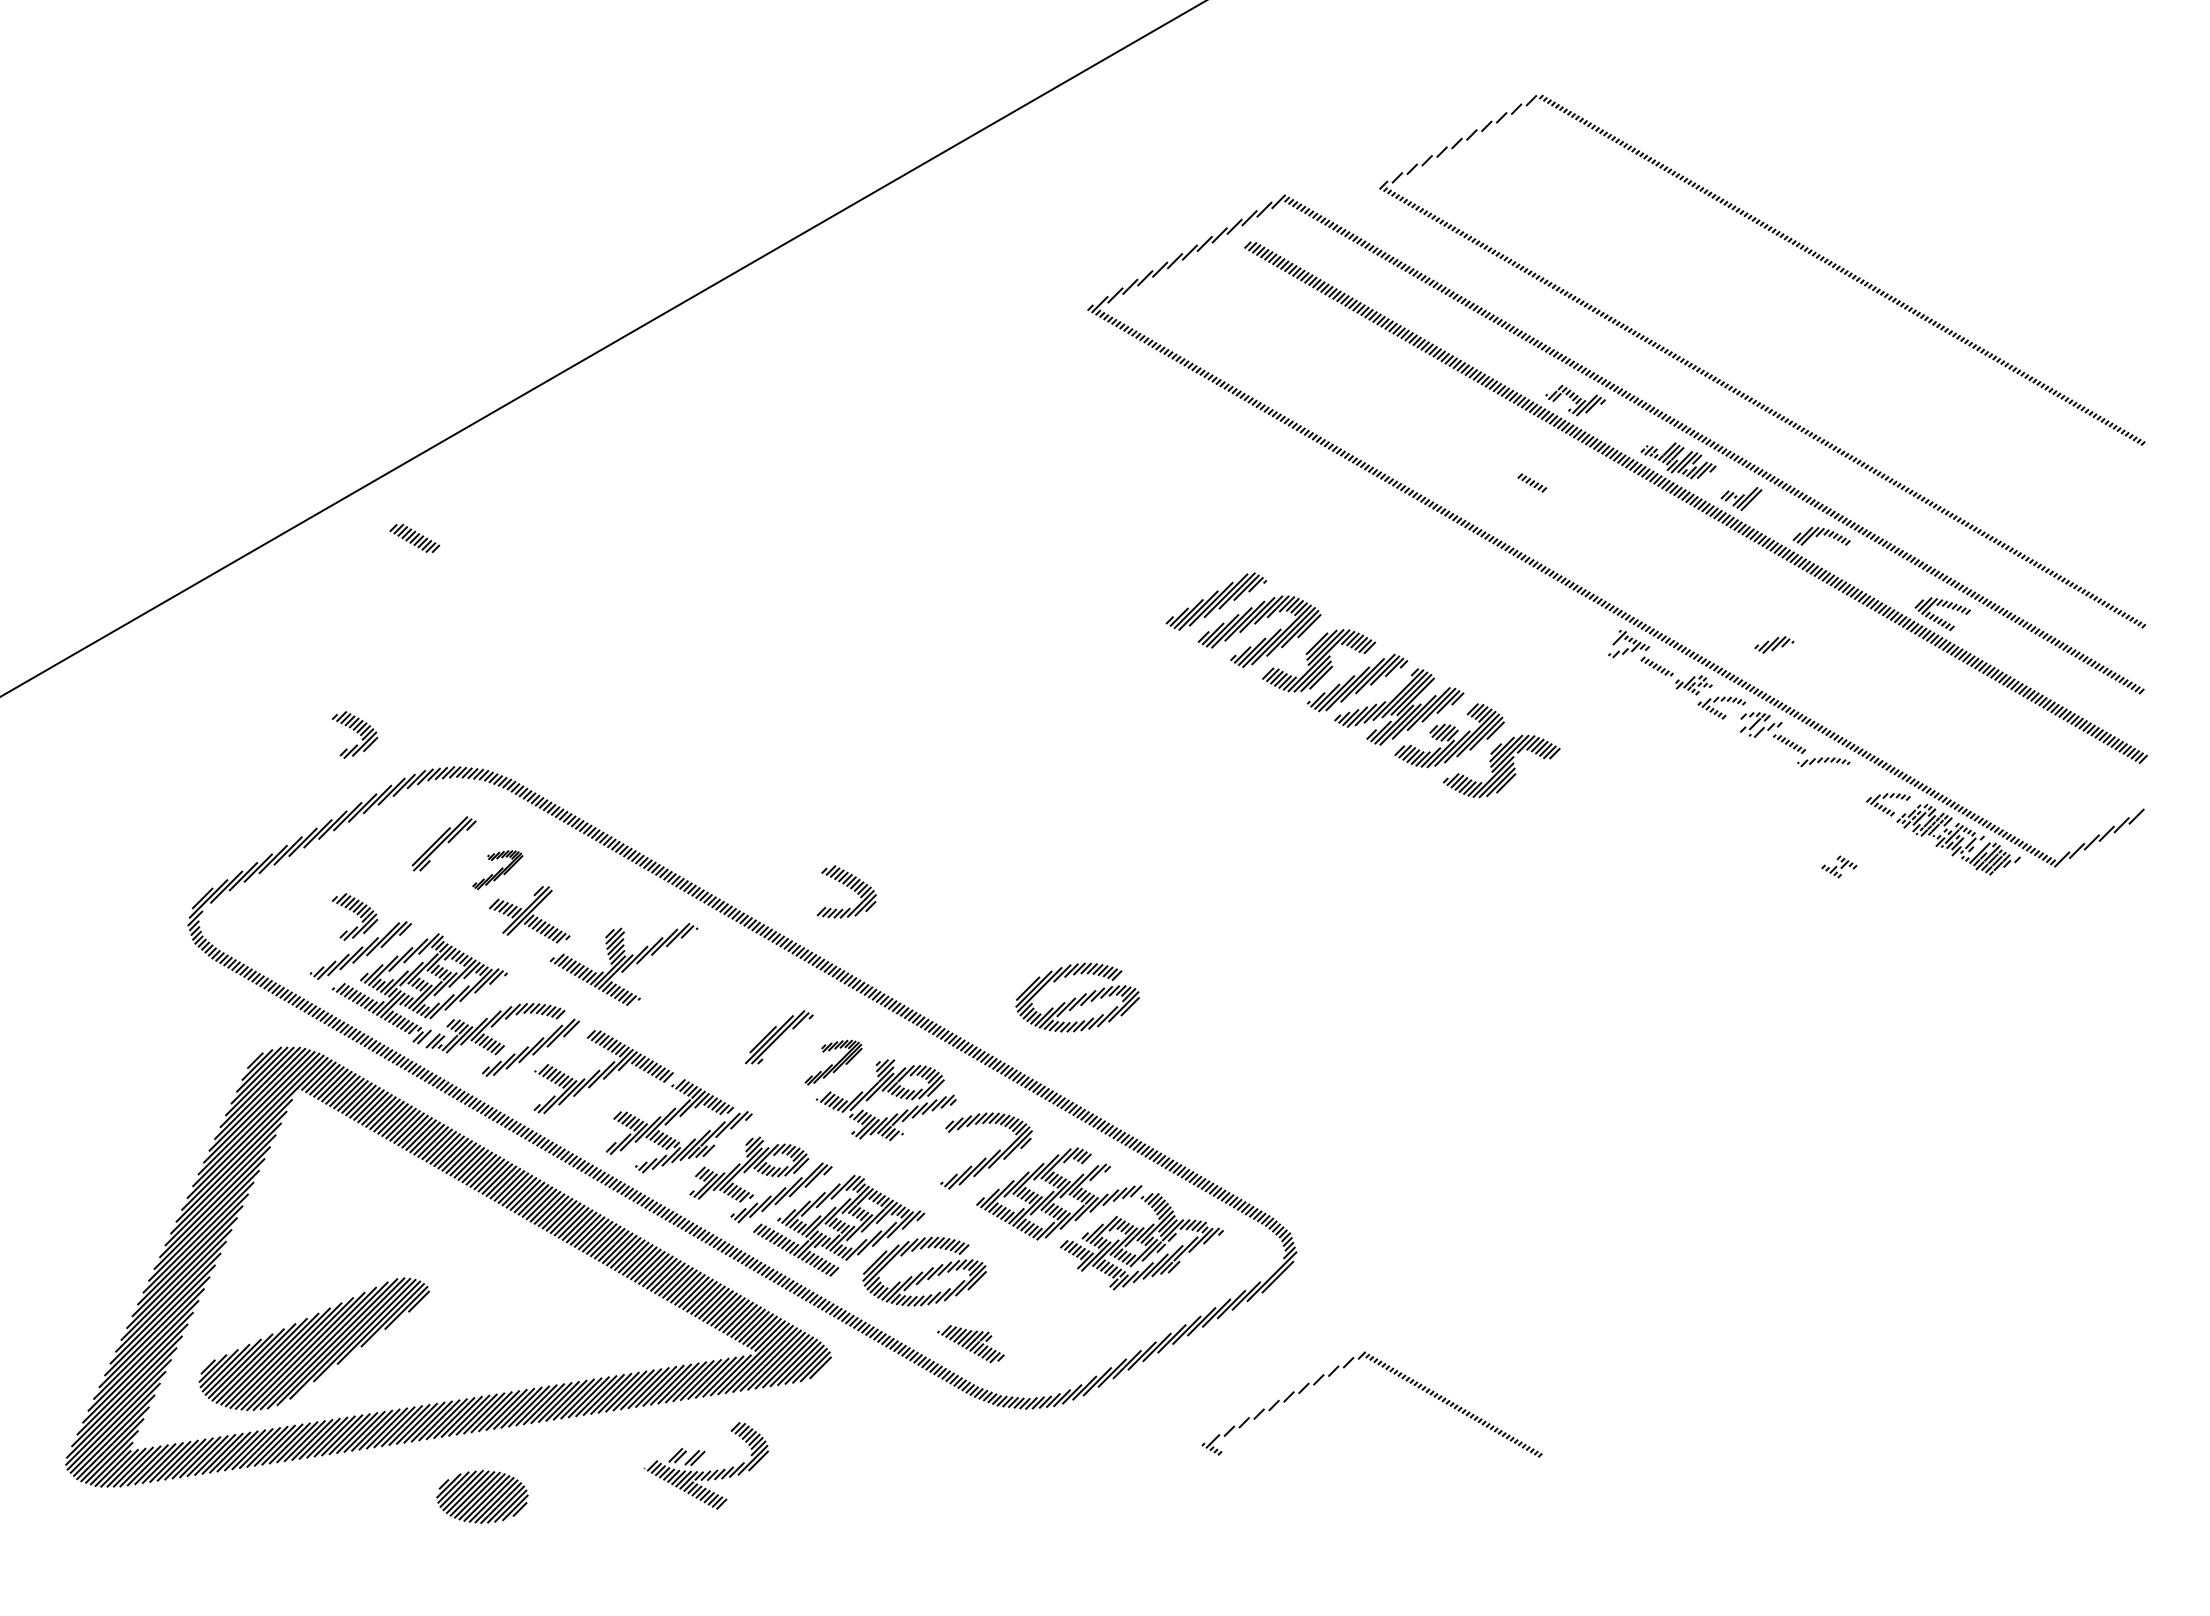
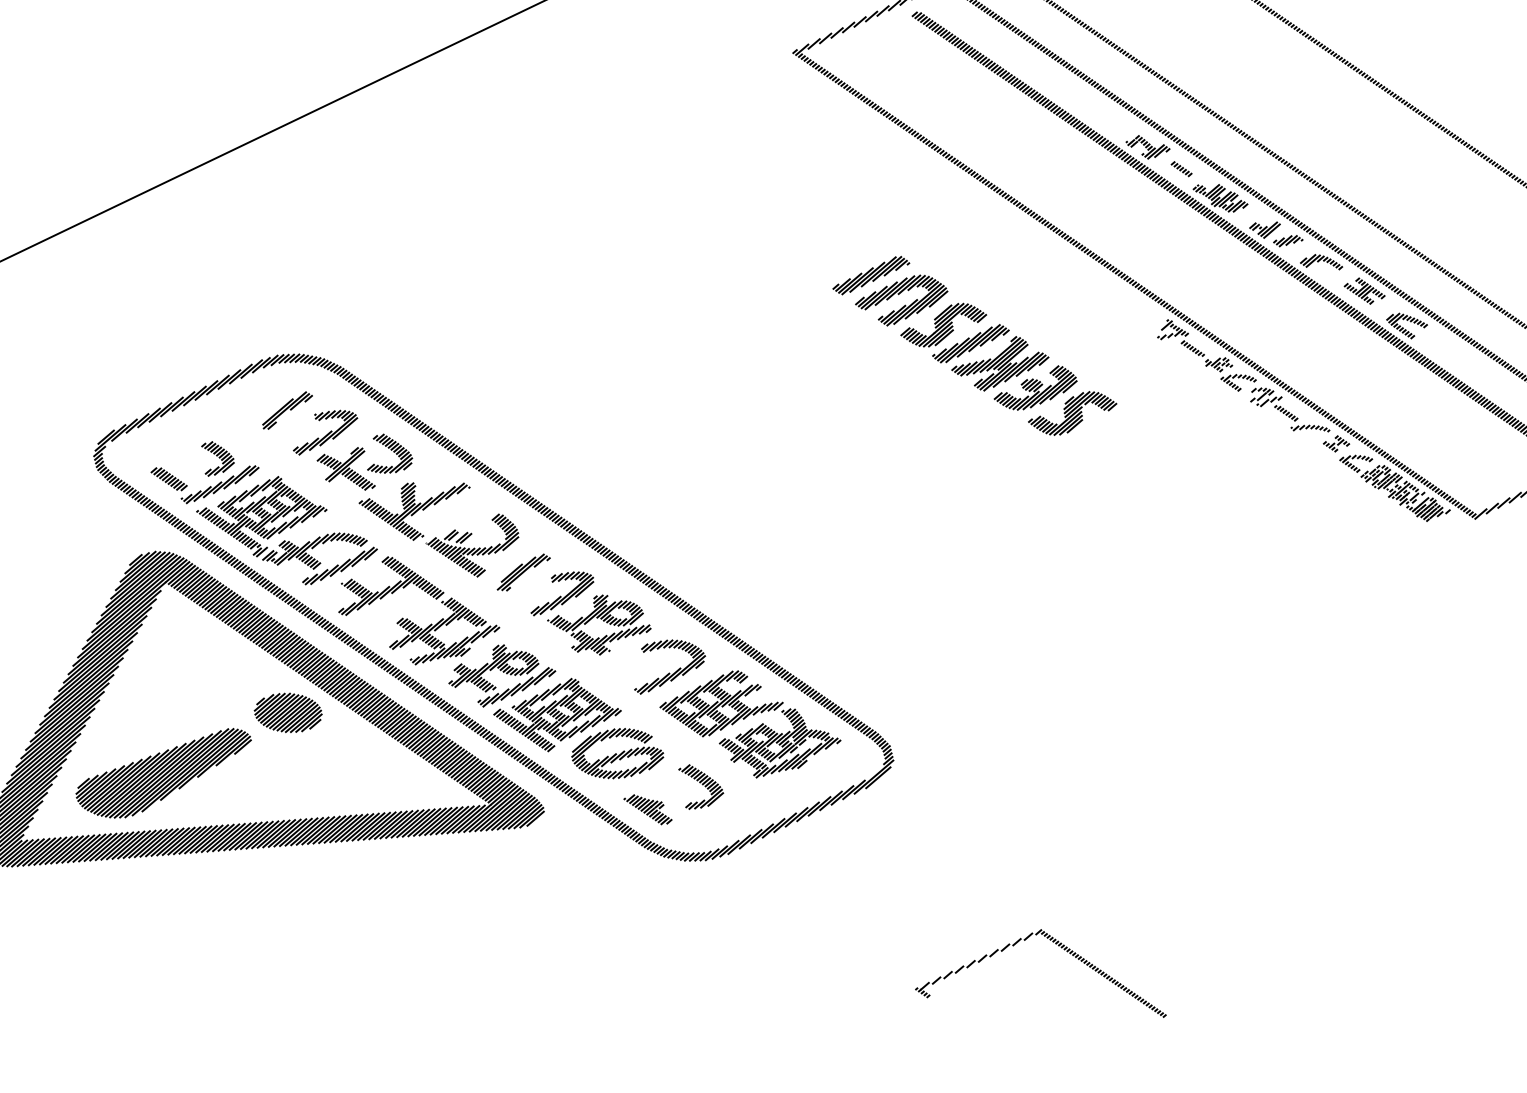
part: (1532, 482) -> (1181, 168), moved
part: (414, 538) -> (168, 479), moved
part: (1882, 570) -> (1364, 290), added
part: (1774, 644) -> (1288, 240), moved
part: (355, 734) -> (228, 324), removed
part: (1839, 866) -> (1336, 443), moved
part: (497, 869) -> (325, 432), size x1.67
part: (846, 891) -> (390, 453), moved
part: (1077, 997) -> (746, 559), removed
part: (833, 1062) -> (562, 594), size x1.43
part: (1039, 1308) -> (700, 787), added
part: (1390, 1372) -> (1058, 946), moved
part: (703, 1471) -> (469, 548), moved
part: (482, 1496) -> (288, 712), moved

